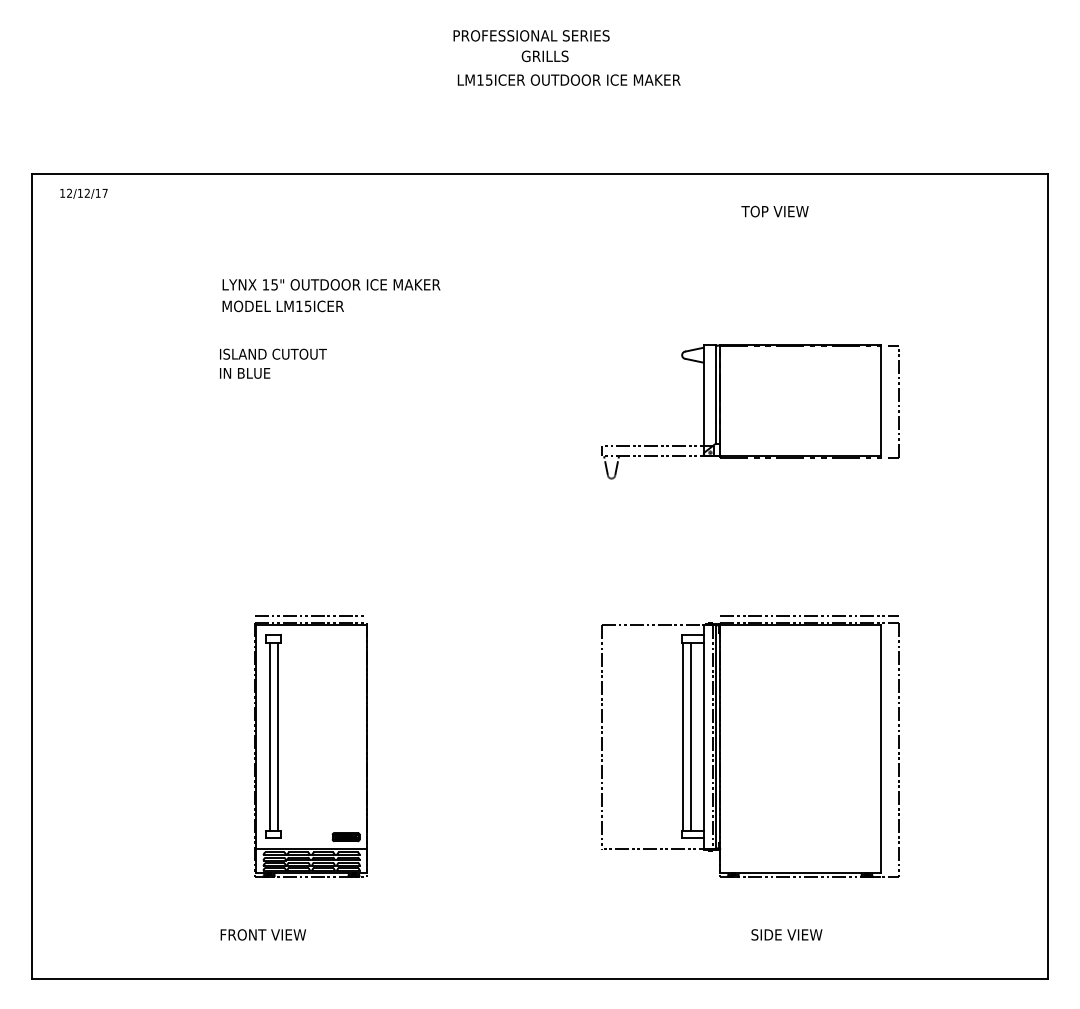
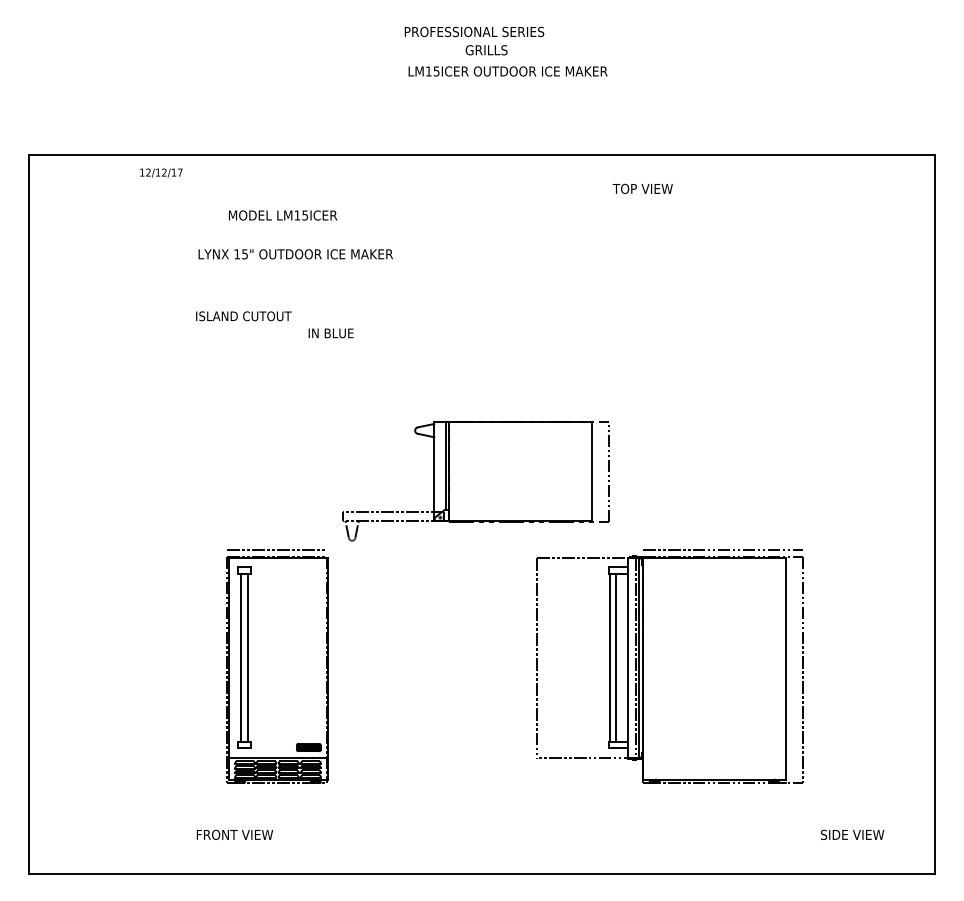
text: (83, 193) -> (160, 172), moved
text: (774, 211) -> (642, 188), moved
text: (282, 306) -> (282, 215), moved
text: (245, 373) -> (331, 333), moved
part: (750, 411) -> (476, 480), moved
text: (786, 934) -> (852, 834), moved

